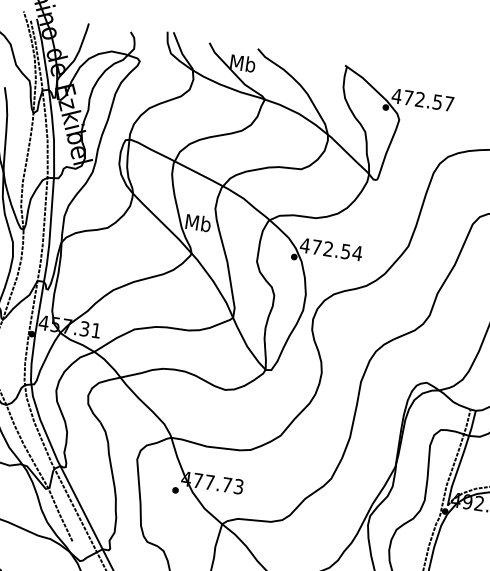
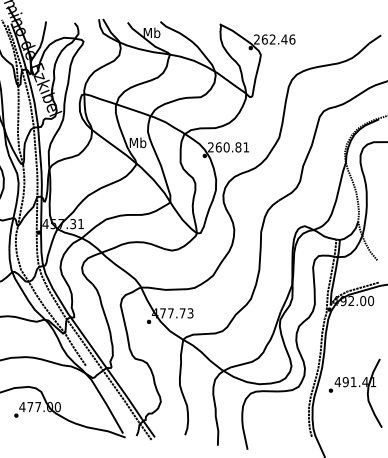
text: (422, 99) -> (274, 39), 472.57 -> 262.46
text: (331, 249) -> (228, 147), 472.54 -> 260.81

